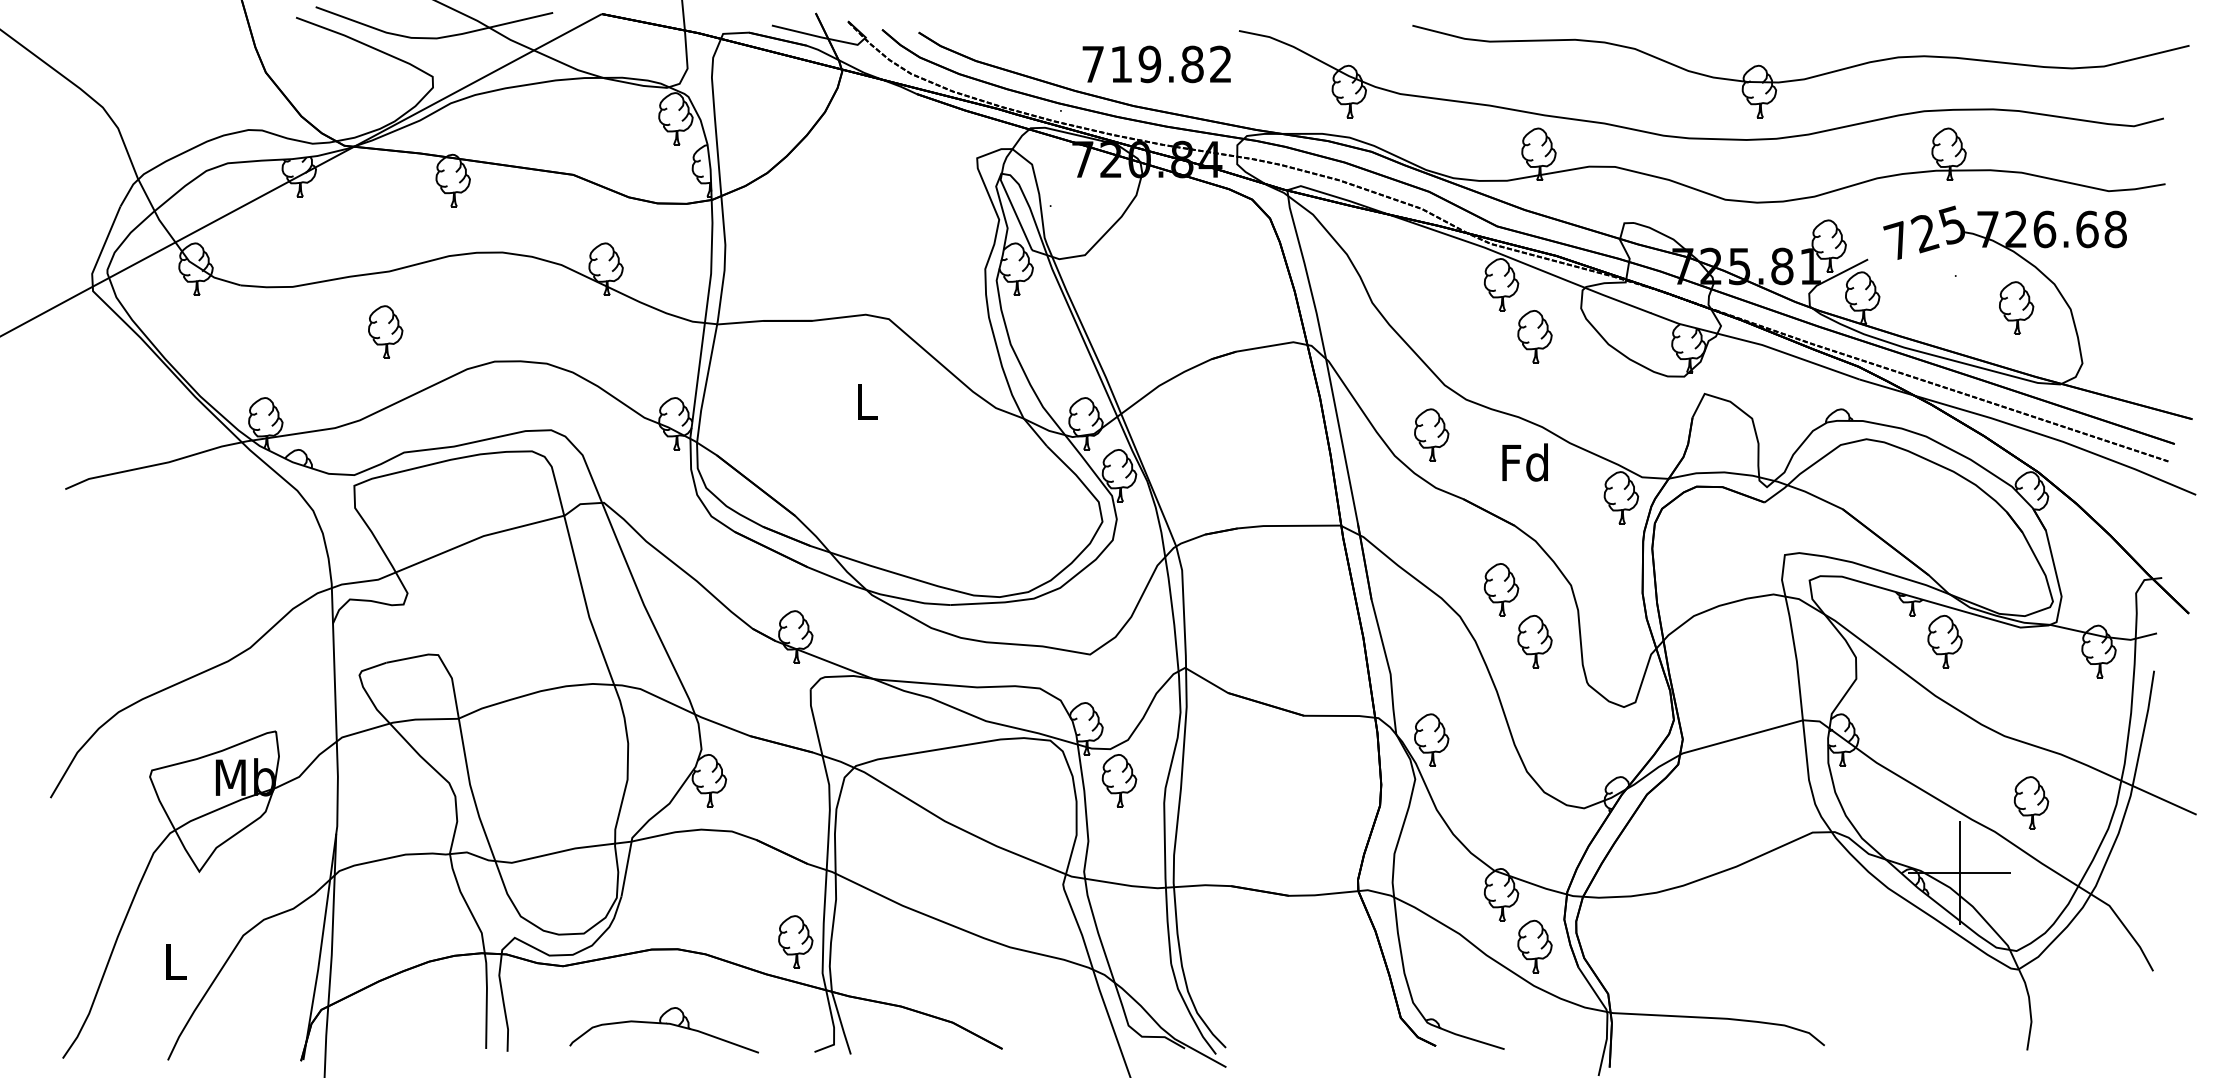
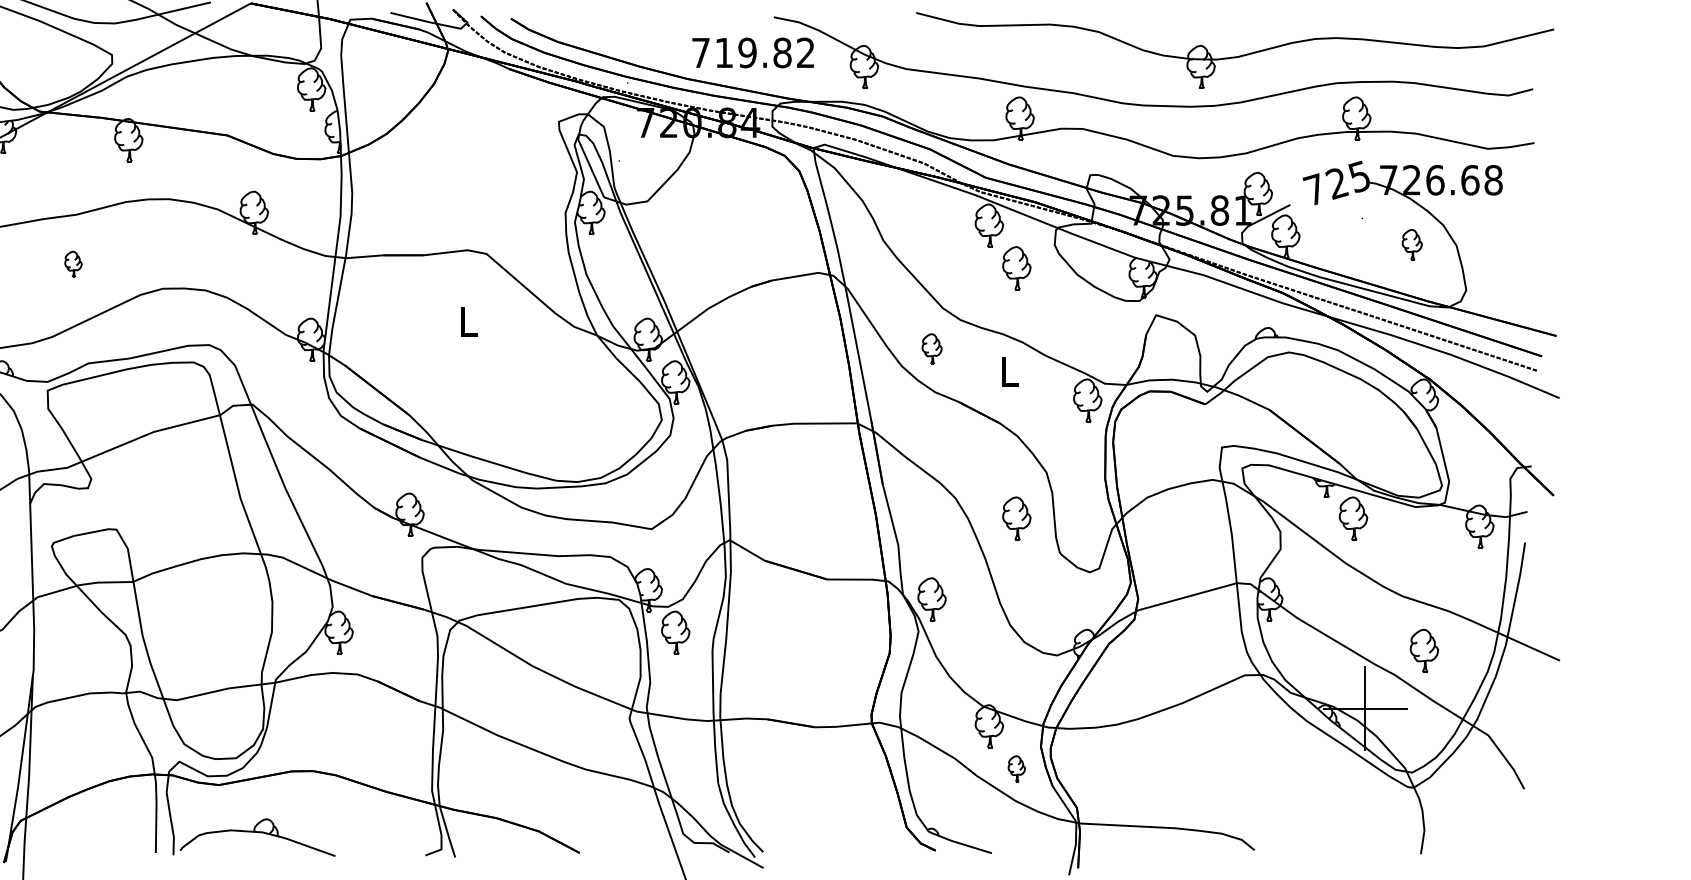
text: (1156, 64) -> (752, 53), moved
part: (2016, 307) -> (1412, 244), size x0.7
part: (385, 331) -> (73, 264), size x0.6
part: (1431, 434) -> (931, 348), size x0.7
text: (1524, 462) -> (1008, 371), Fd -> L
part: (1501, 589) -> (989, 475), removed
part: (795, 941) -> (409, 764), removed
part: (1534, 946) -> (1016, 768), size x0.6
part: (663, 1030) -> (257, 837), moved

